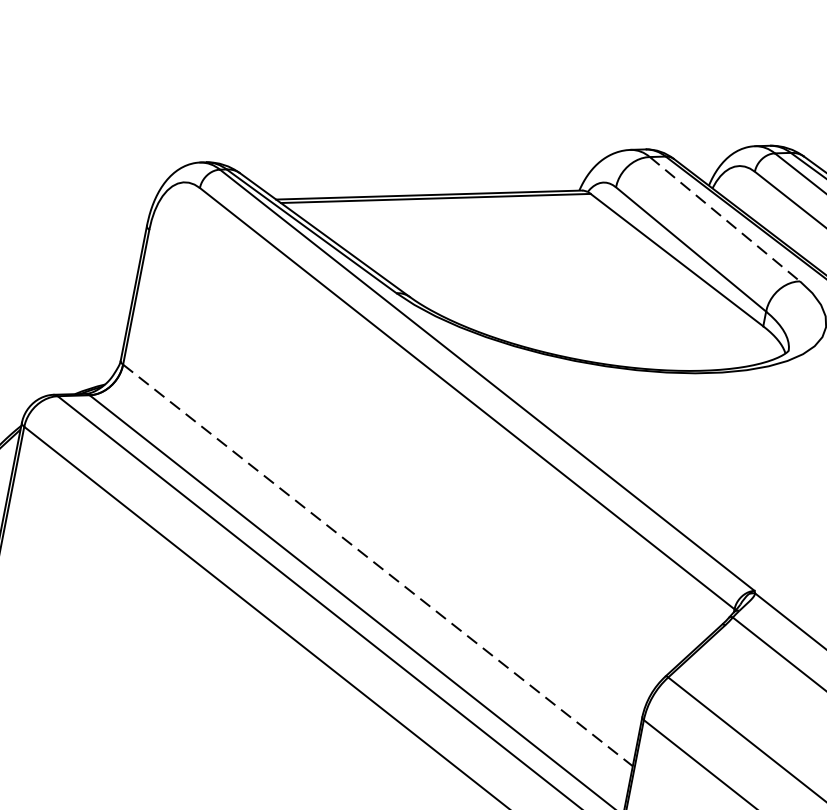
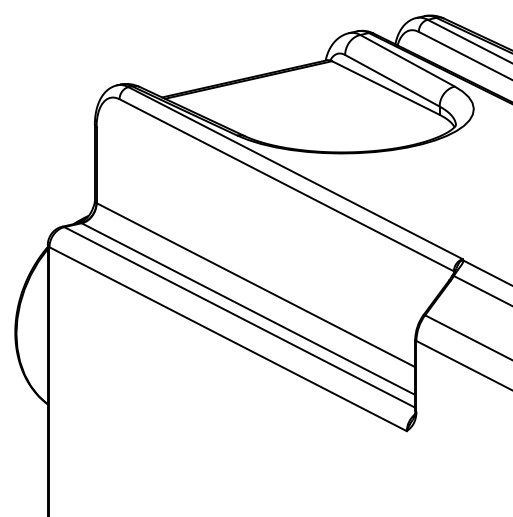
line: (724, 218) -> (407, 60), dashed -> solid
line: (378, 566) -> (256, 285), dashed -> solid

